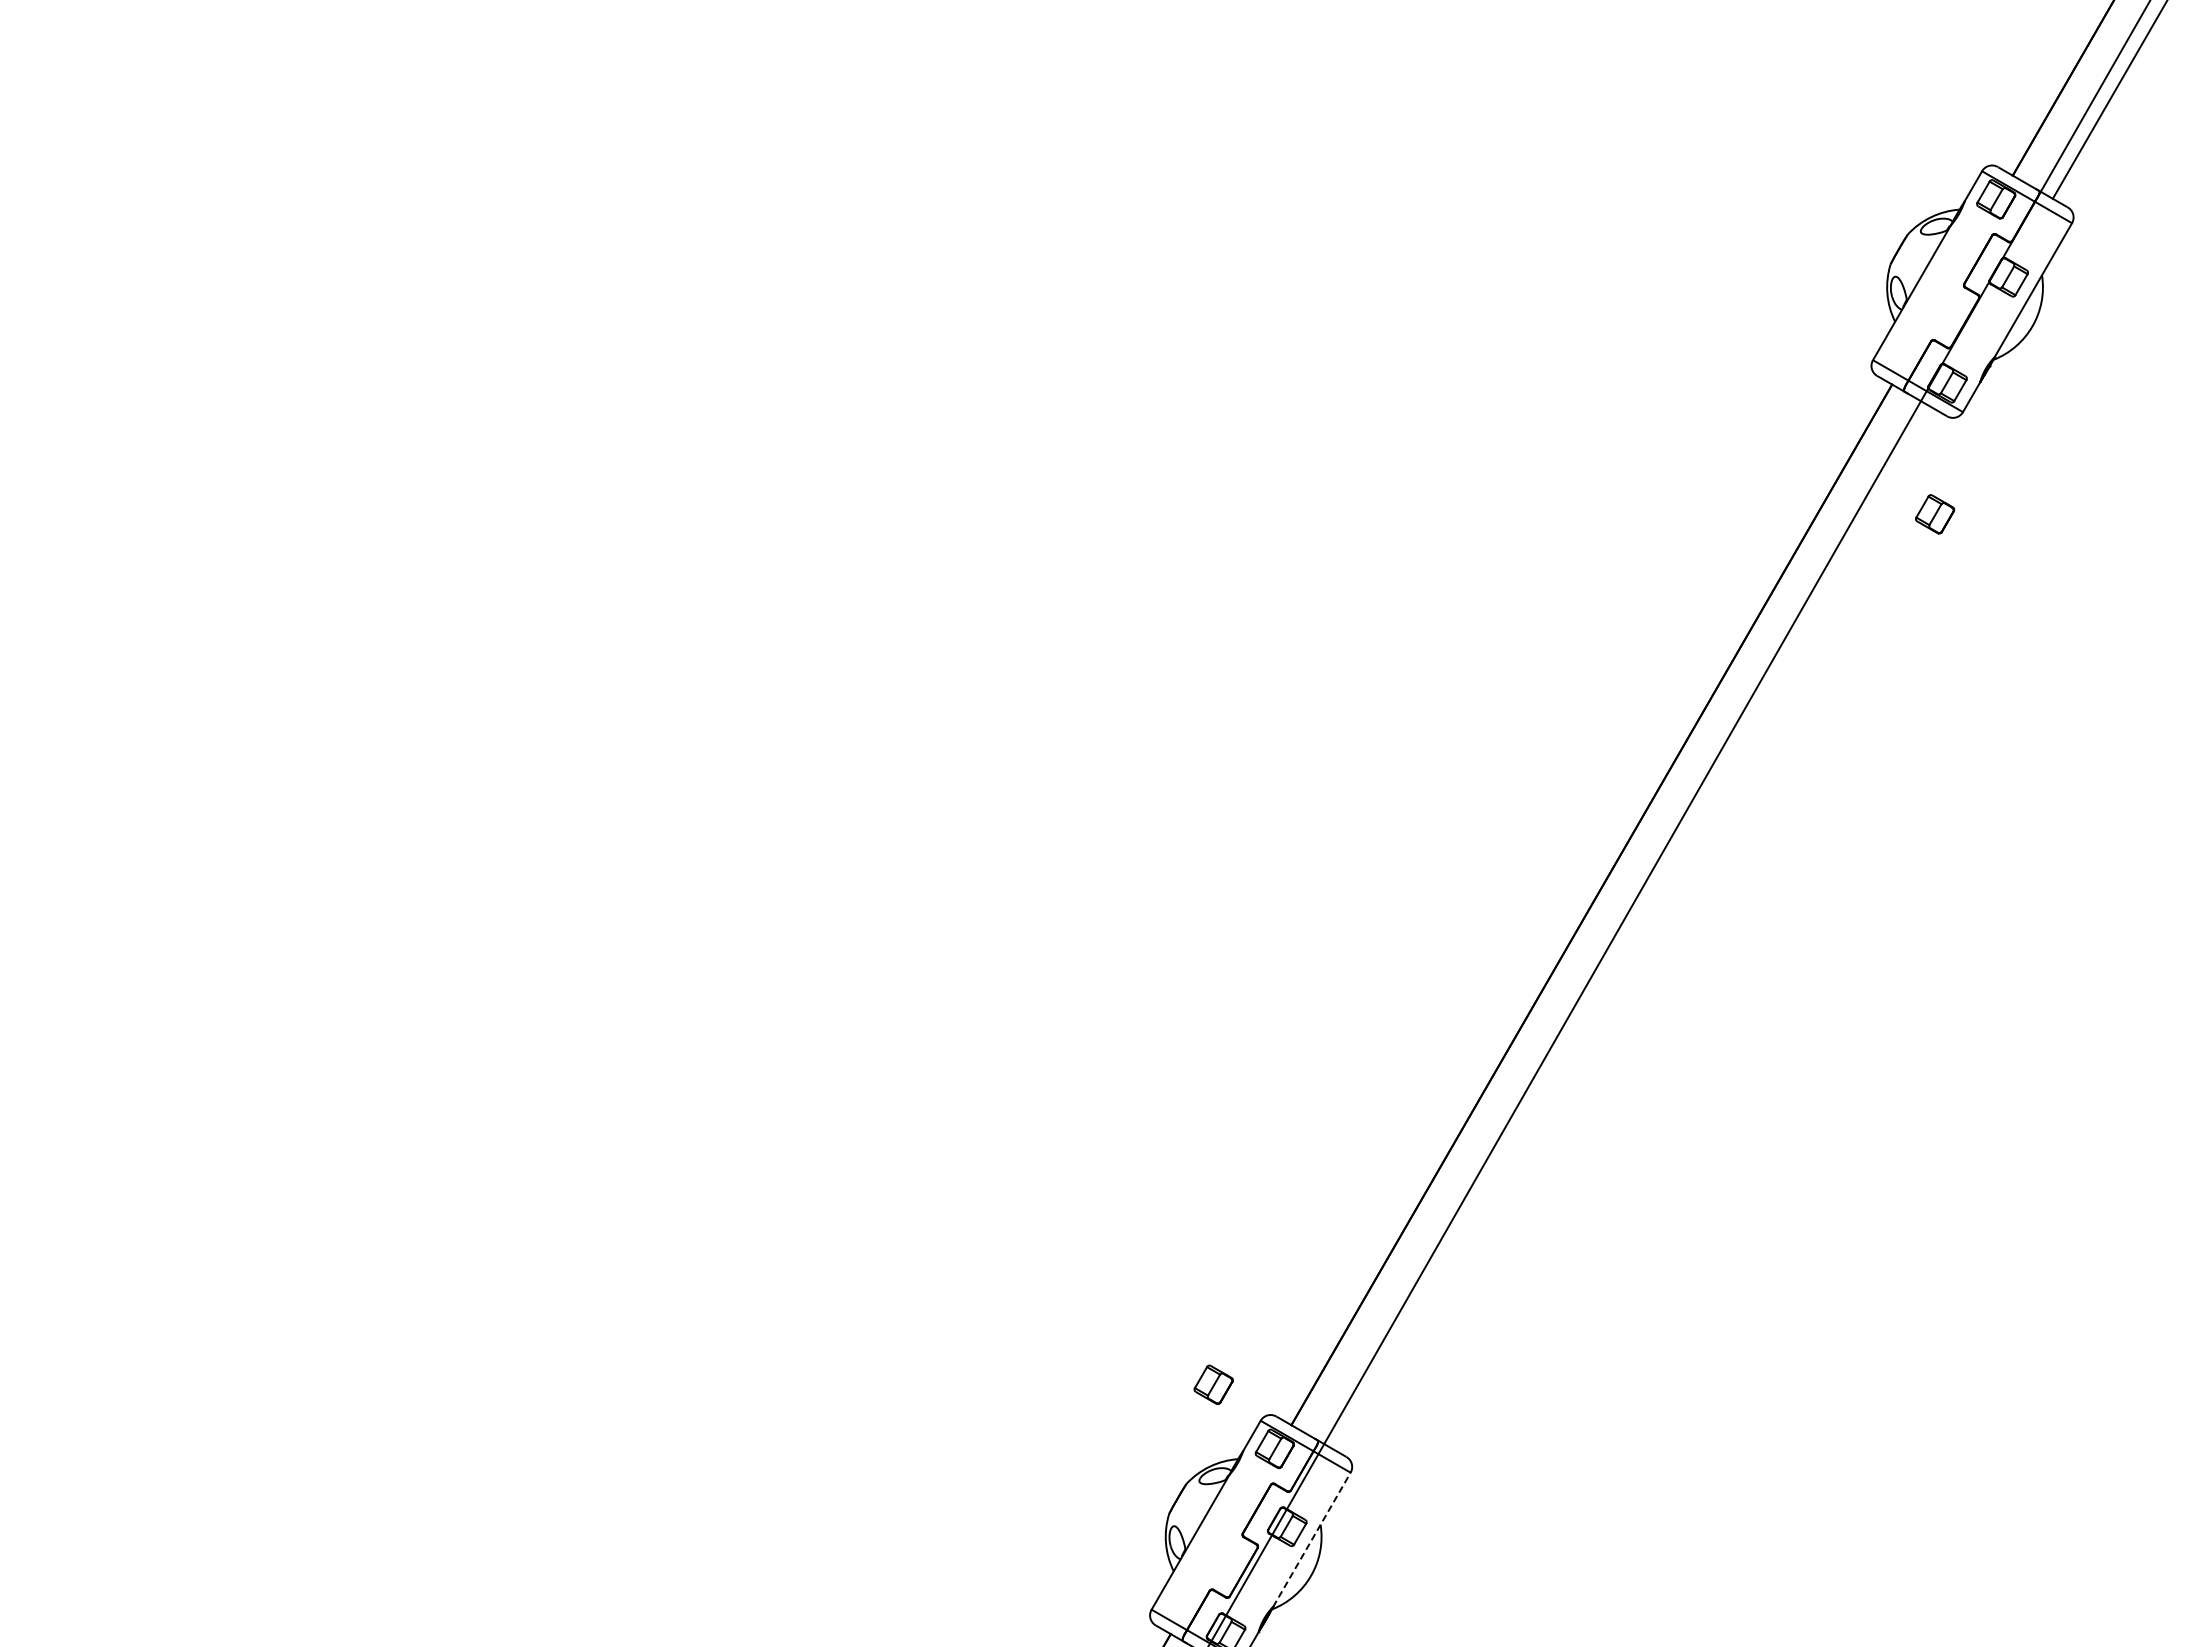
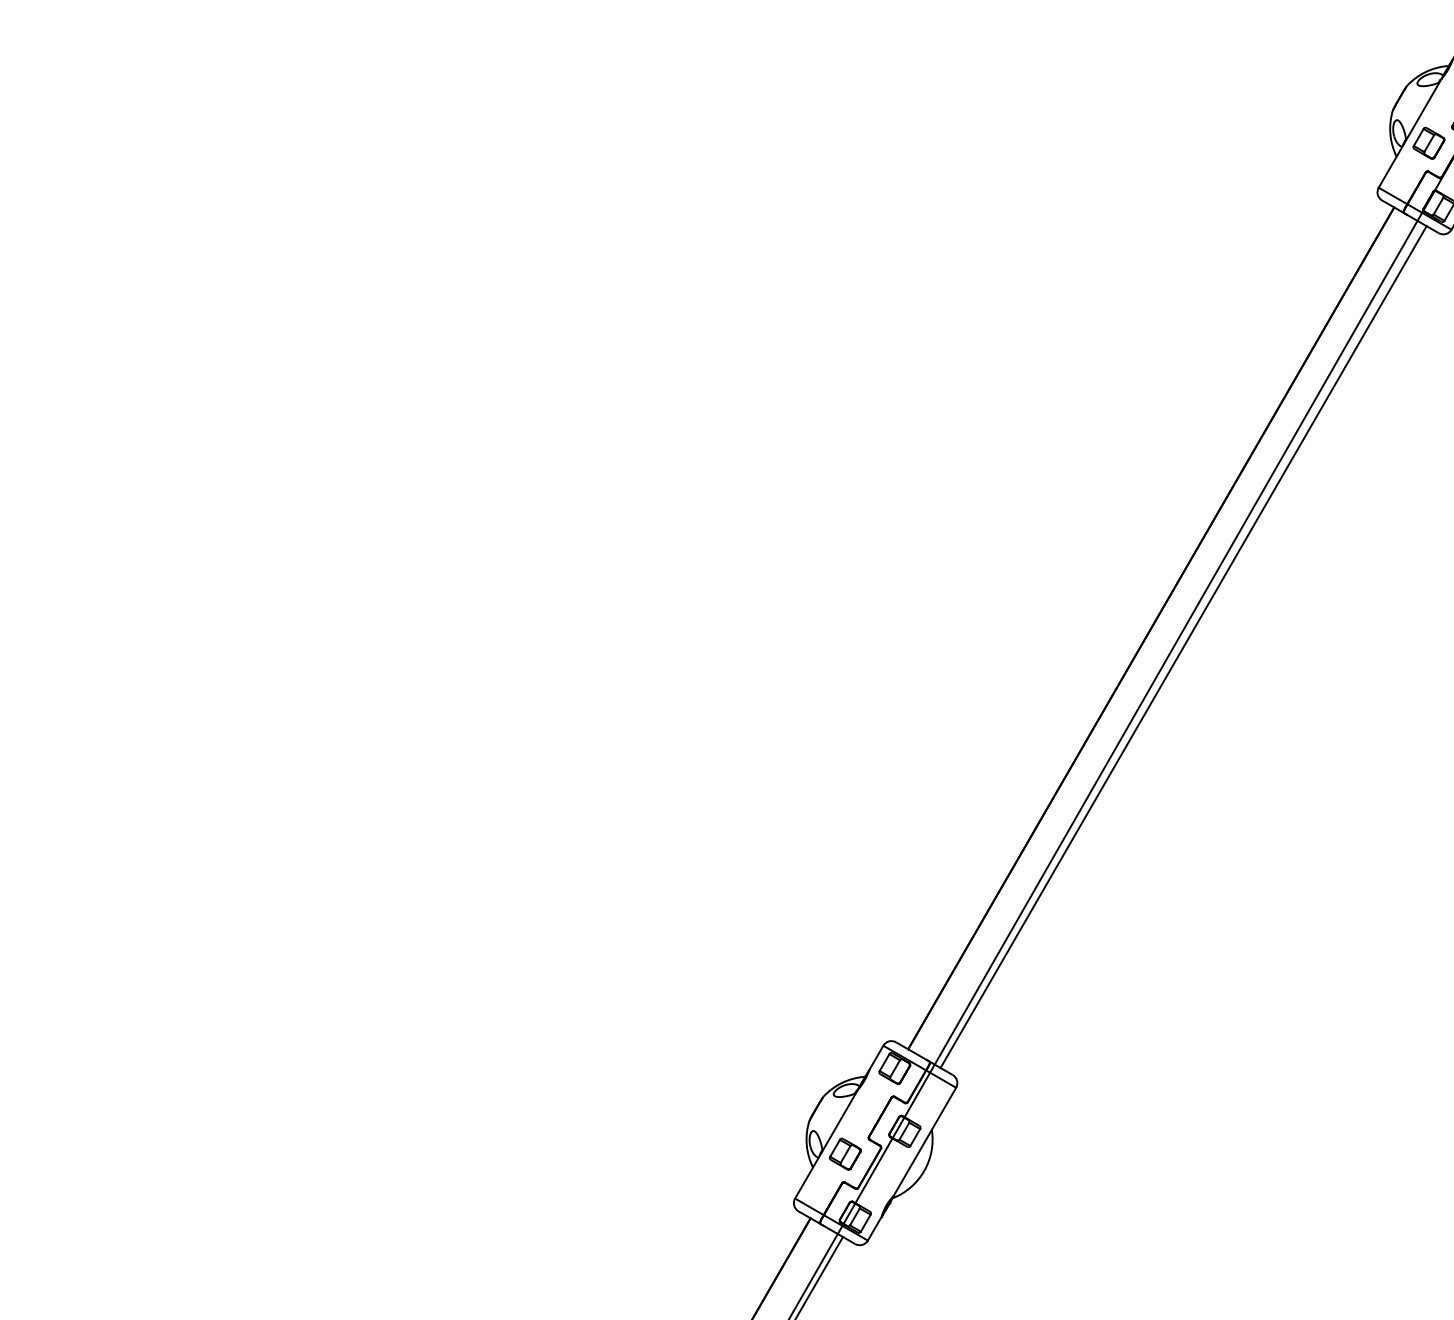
part: (1935, 514) -> (1429, 143), moved
line: (1631, 927) -> (1183, 646), added
part: (1213, 1384) -> (845, 1153), moved
line: (1312, 1539) -> (925, 1141), dashed -> solid

